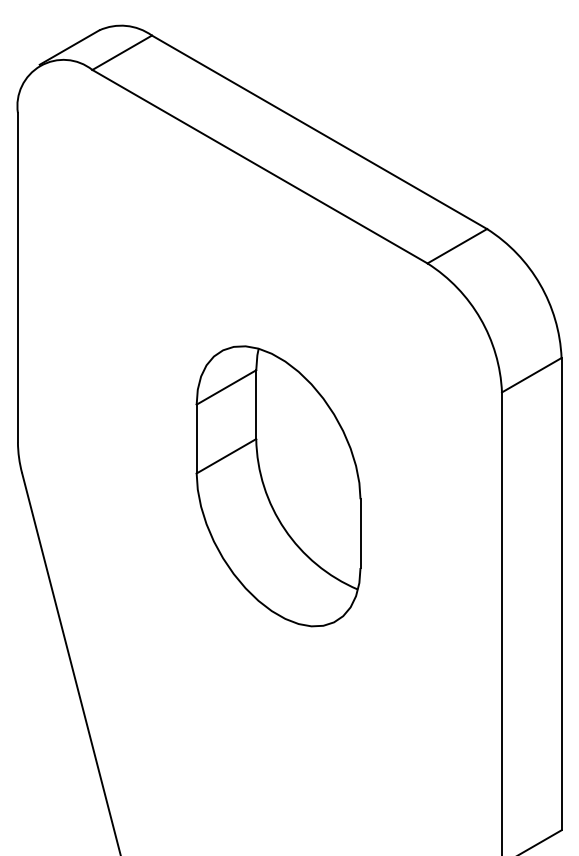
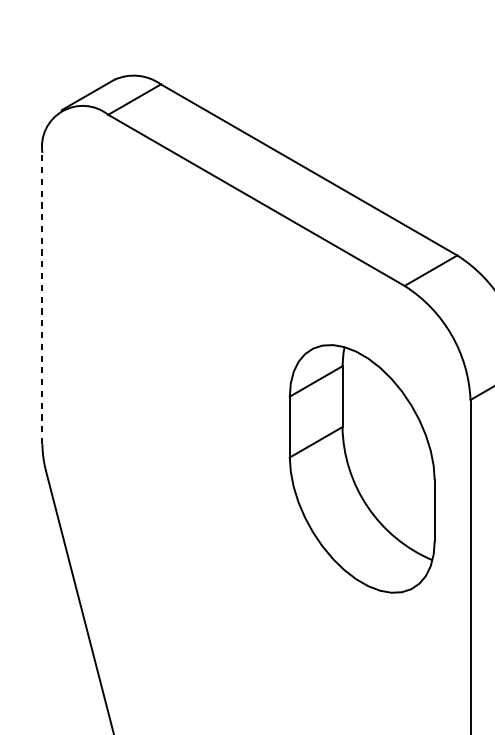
line: (17, 277) -> (42, 298), solid -> dashed
part: (278, 486) -> (362, 469), moved

